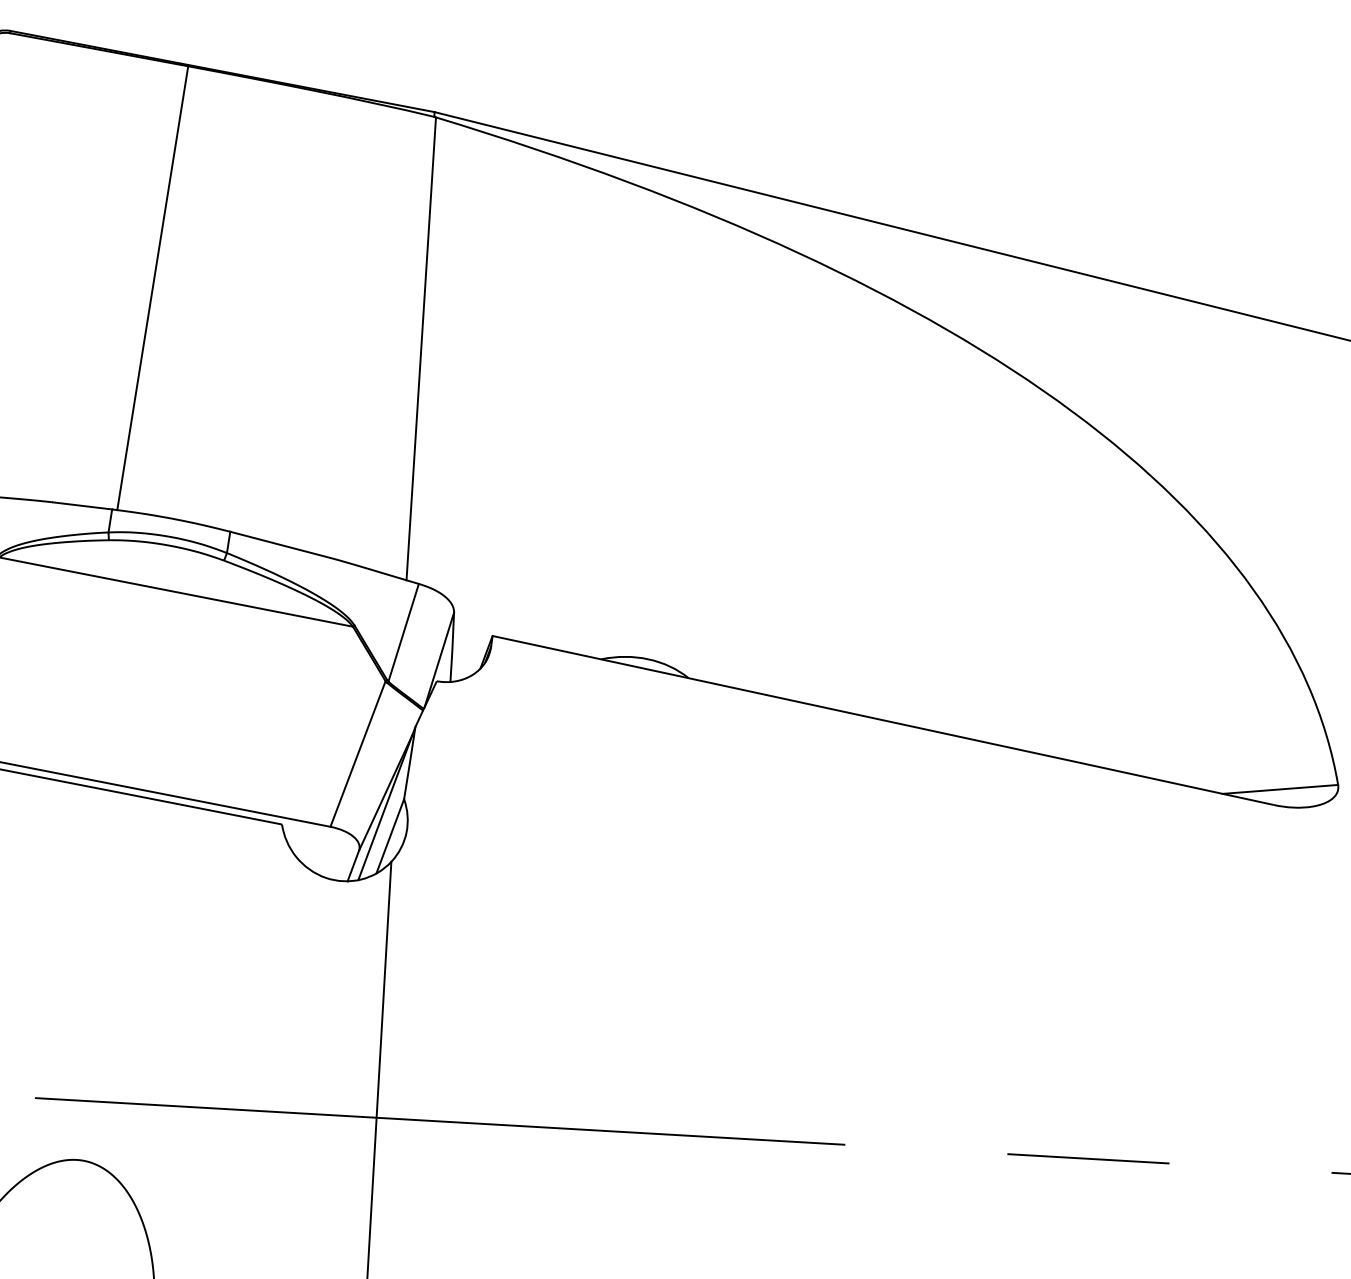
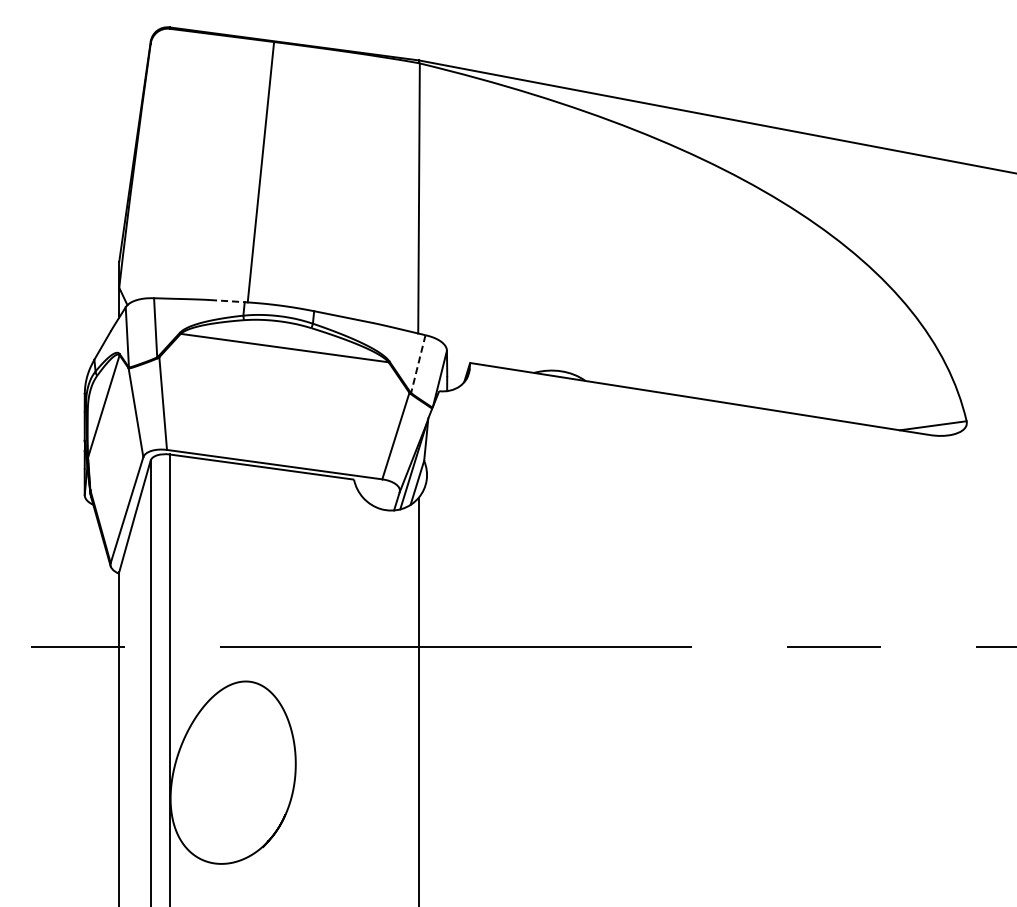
line: (82, 506) -> (227, 301), solid -> dashed
line: (403, 633) -> (418, 364), solid -> dashed

